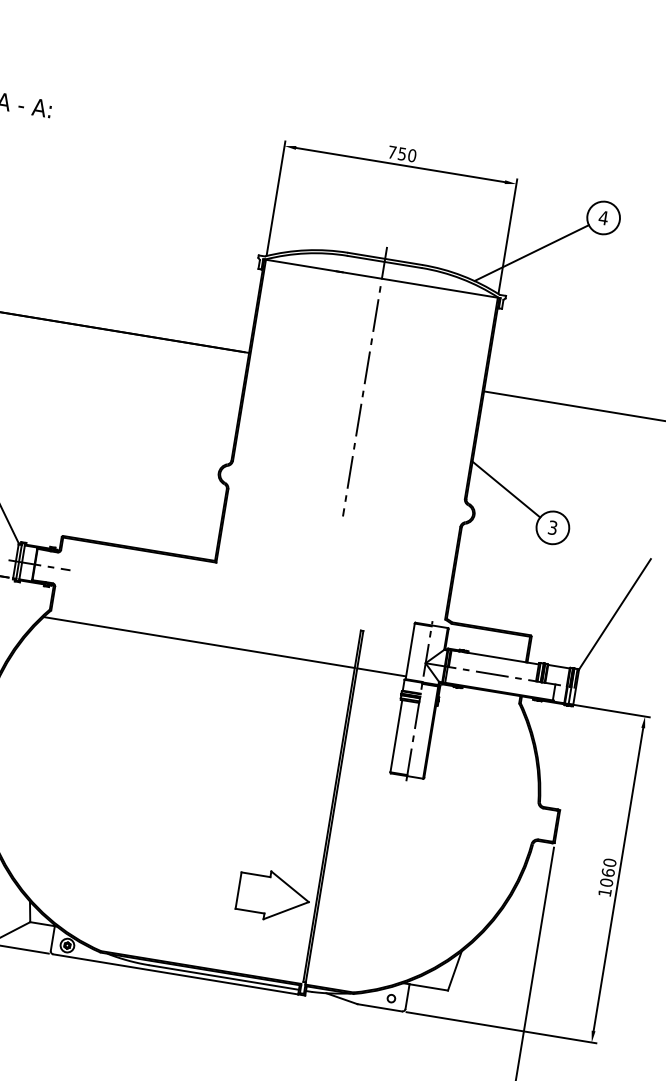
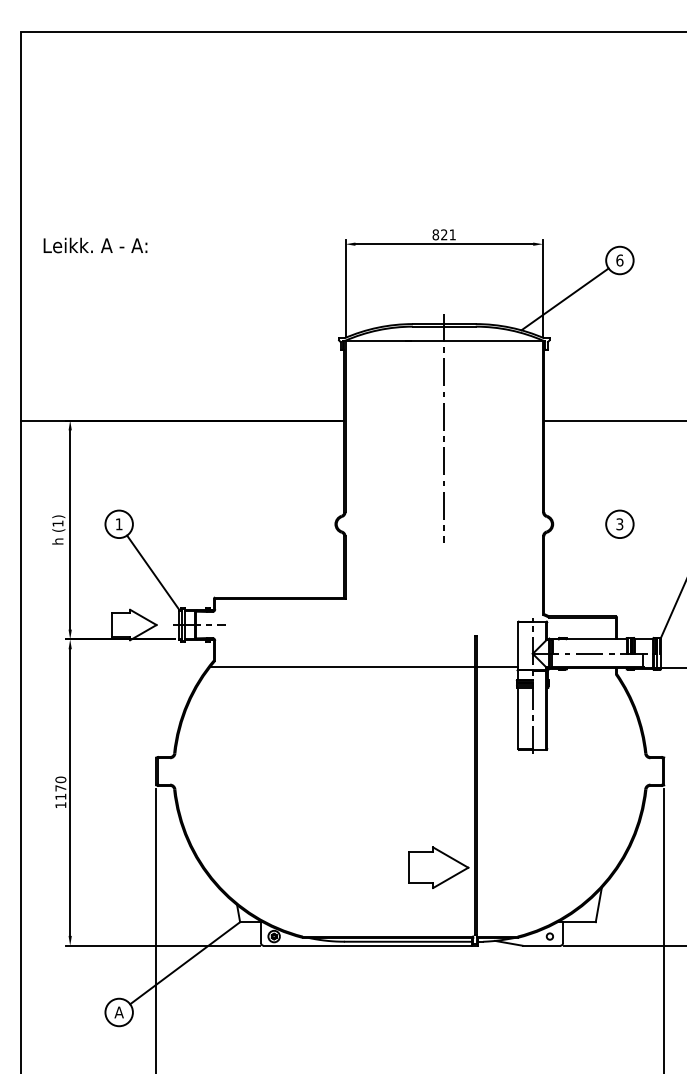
text: (402, 153) -> (444, 234), 750 -> 821
text: (603, 217) -> (619, 260), 4 -> 6
line: (506, 489) -> (576, 498), removed

